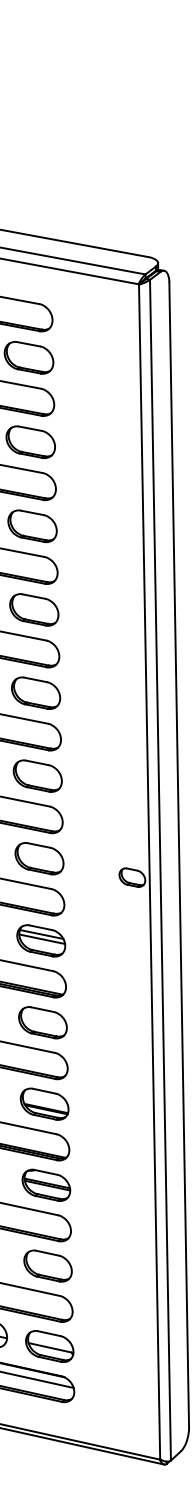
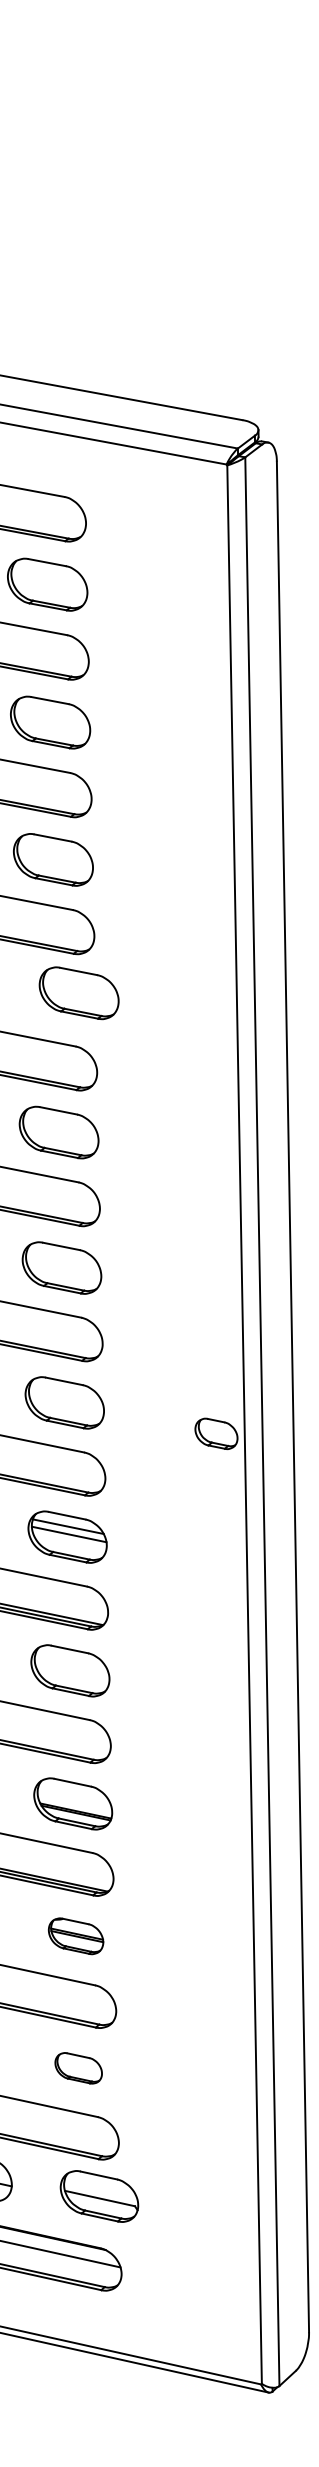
part: (34, 609) -> (79, 992), moved
part: (46, 1184) -> (76, 1935), size x0.7
part: (47, 1265) -> (77, 2067), size x0.6
part: (49, 1346) -> (99, 2196), moved

